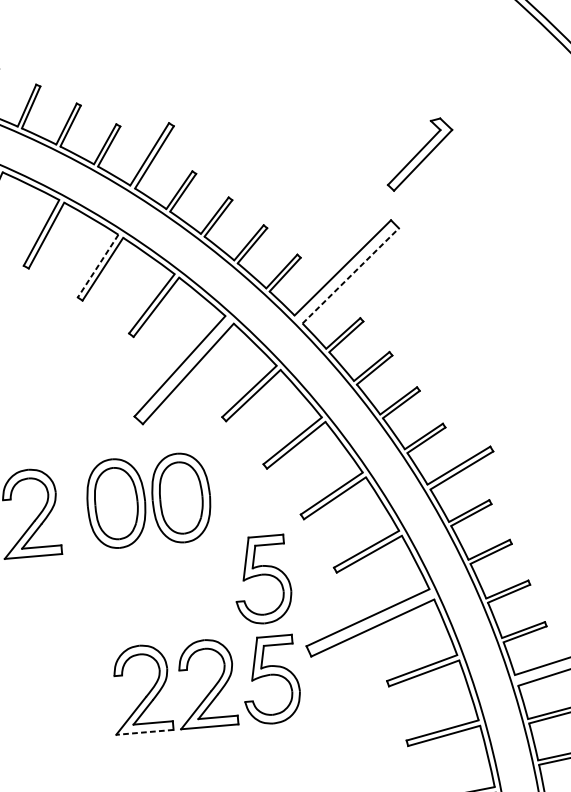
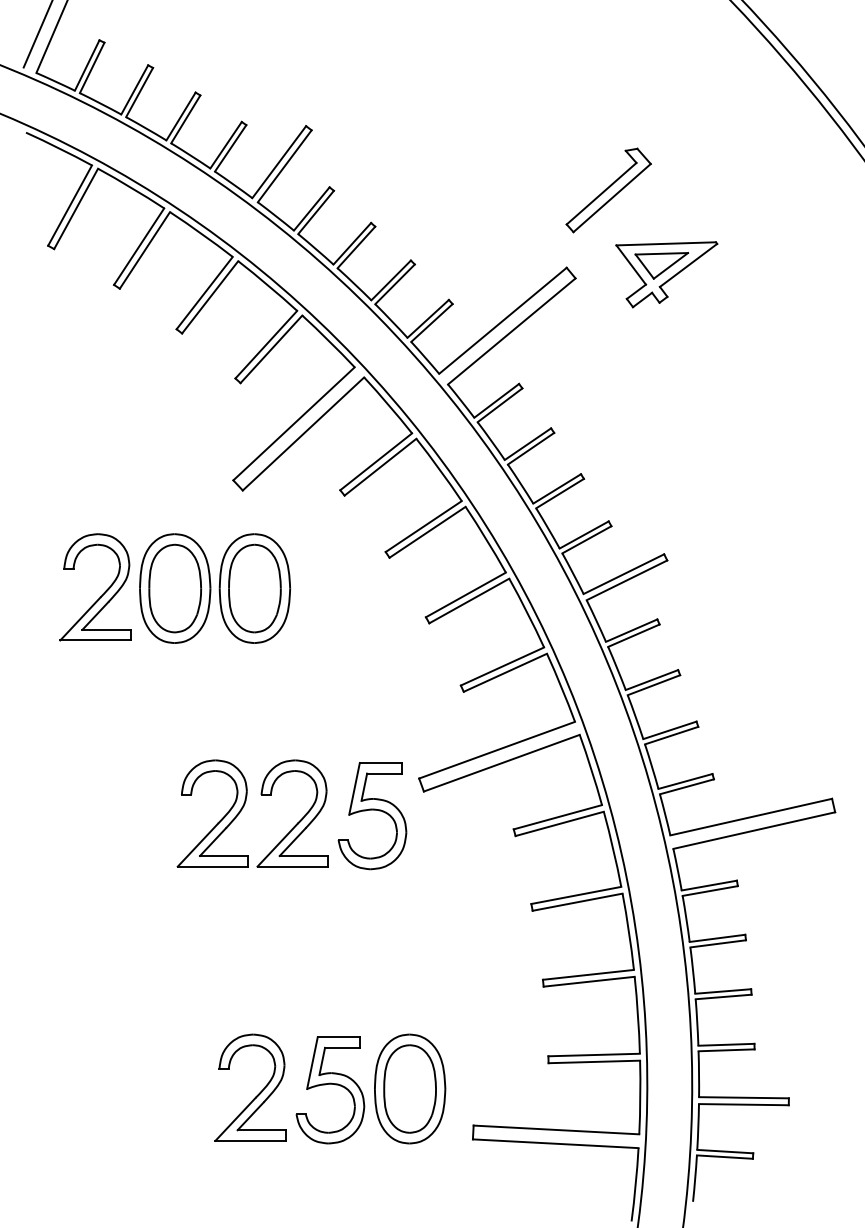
part: (472, 218) -> (666, 274), added
line: (98, 266) -> (204, 293), dashed -> solid
line: (350, 275) -> (511, 331), dashed -> solid
part: (149, 500) -> (215, 588), moved
part: (262, 580) -> (372, 693), removed
line: (144, 732) -> (212, 866), dashed -> solid

